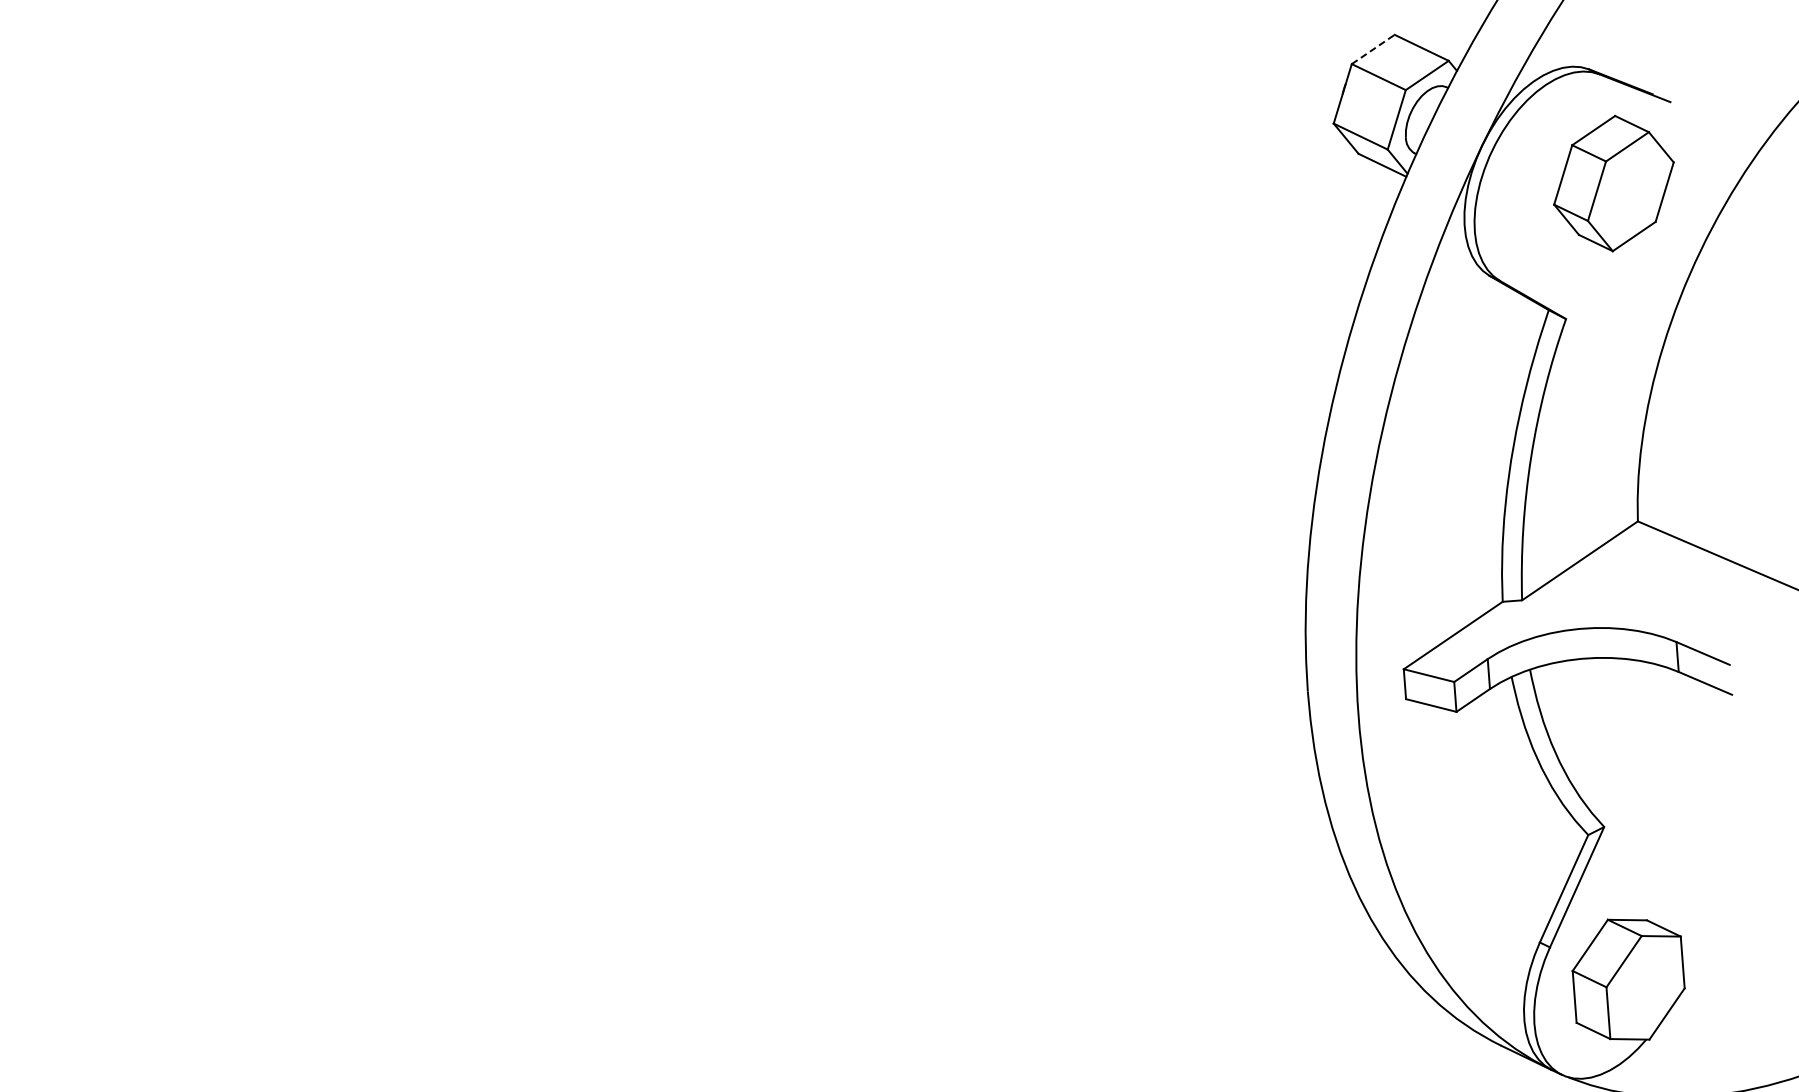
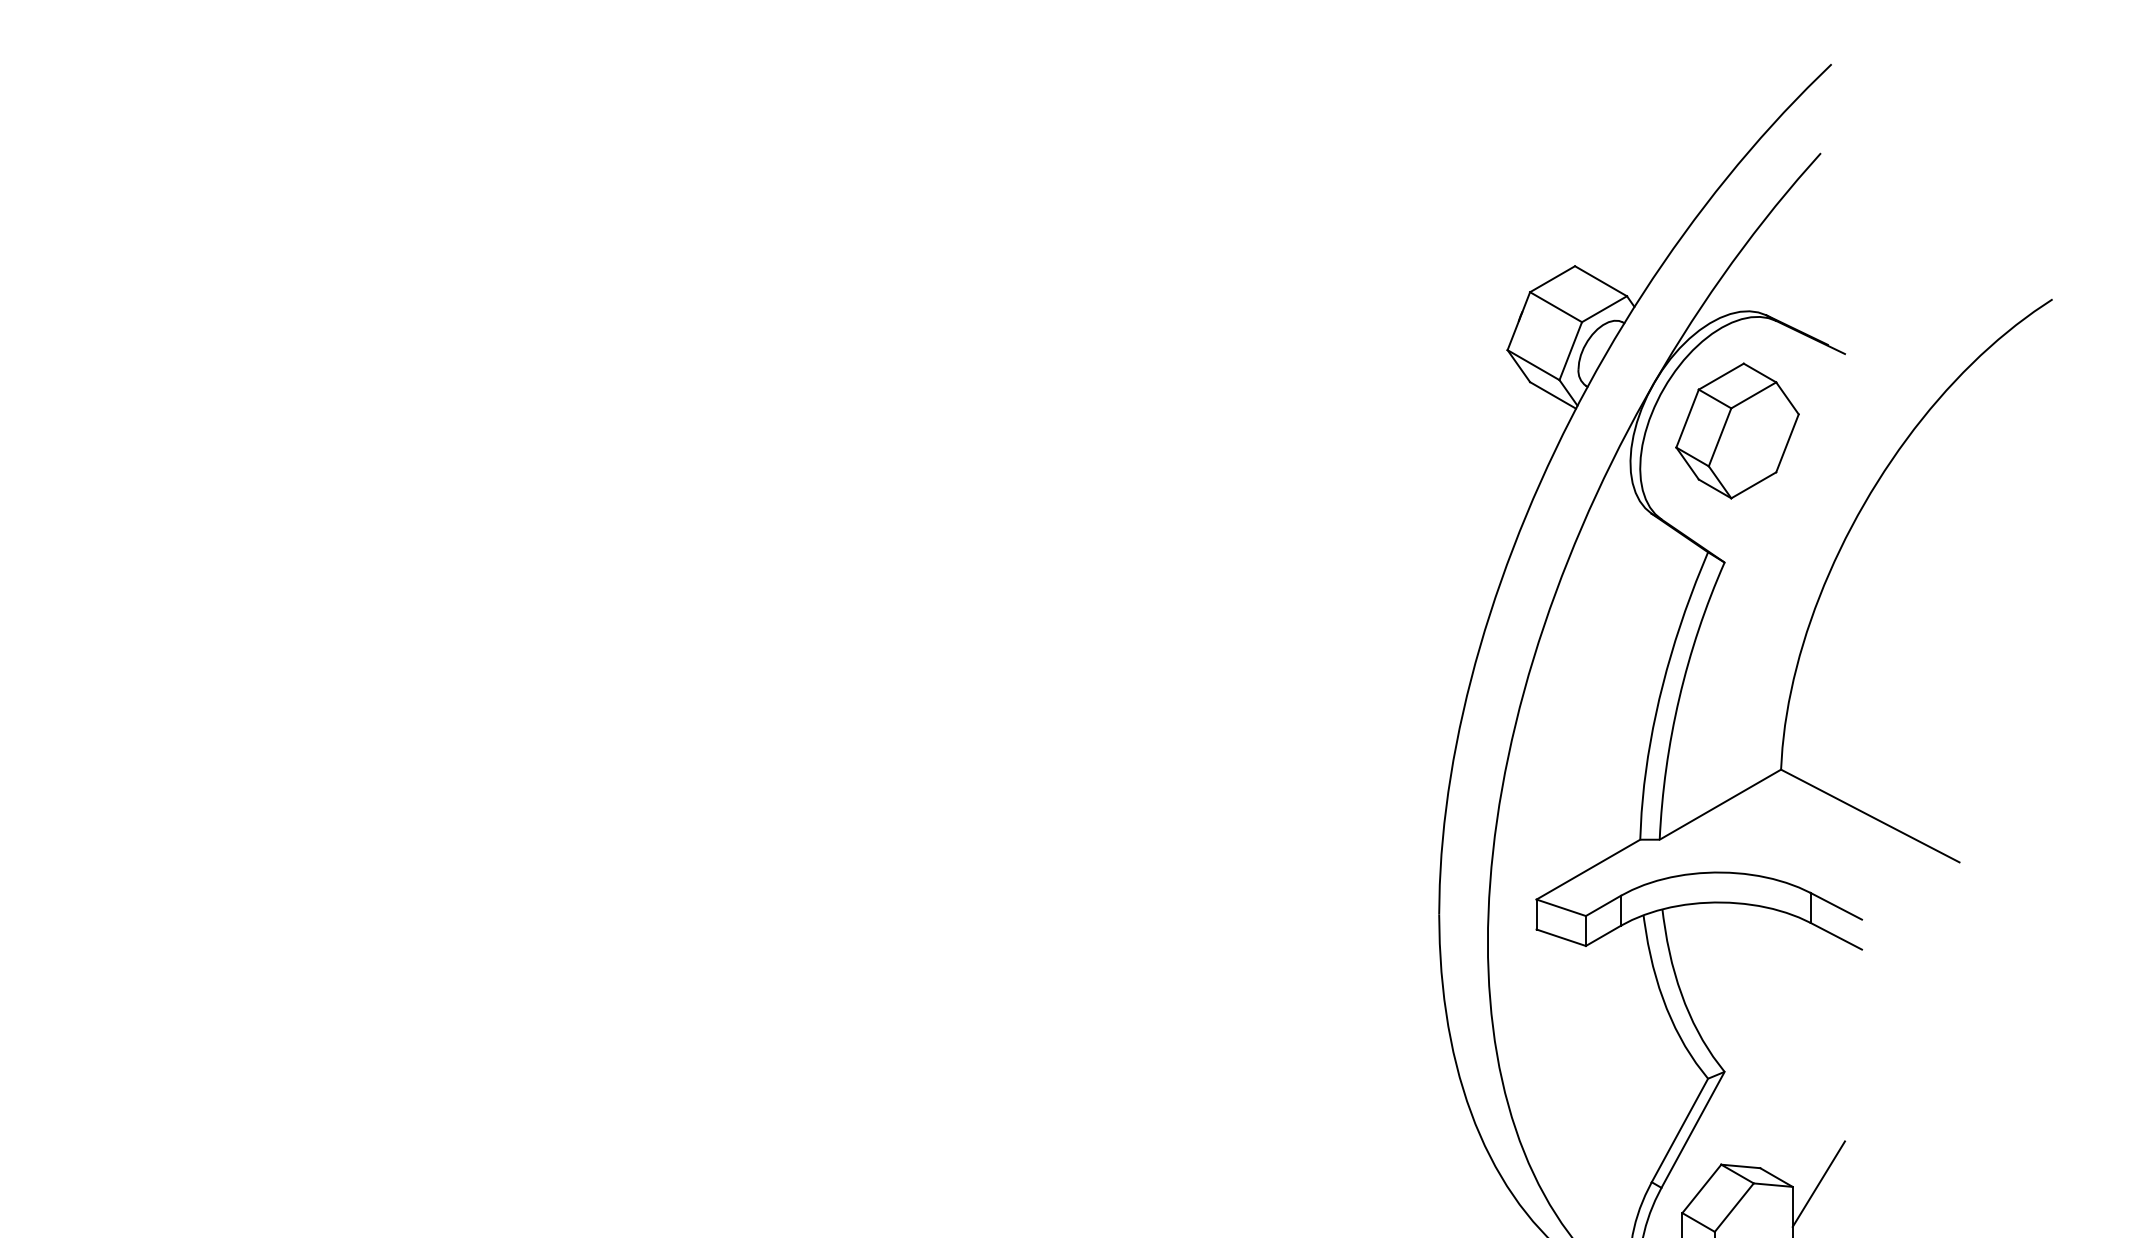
line: (1373, 49) -> (1552, 279), dashed -> solid
part: (1613, 183) -> (1737, 430), moved
line: (1706, 931) -> (1818, 1183), added

